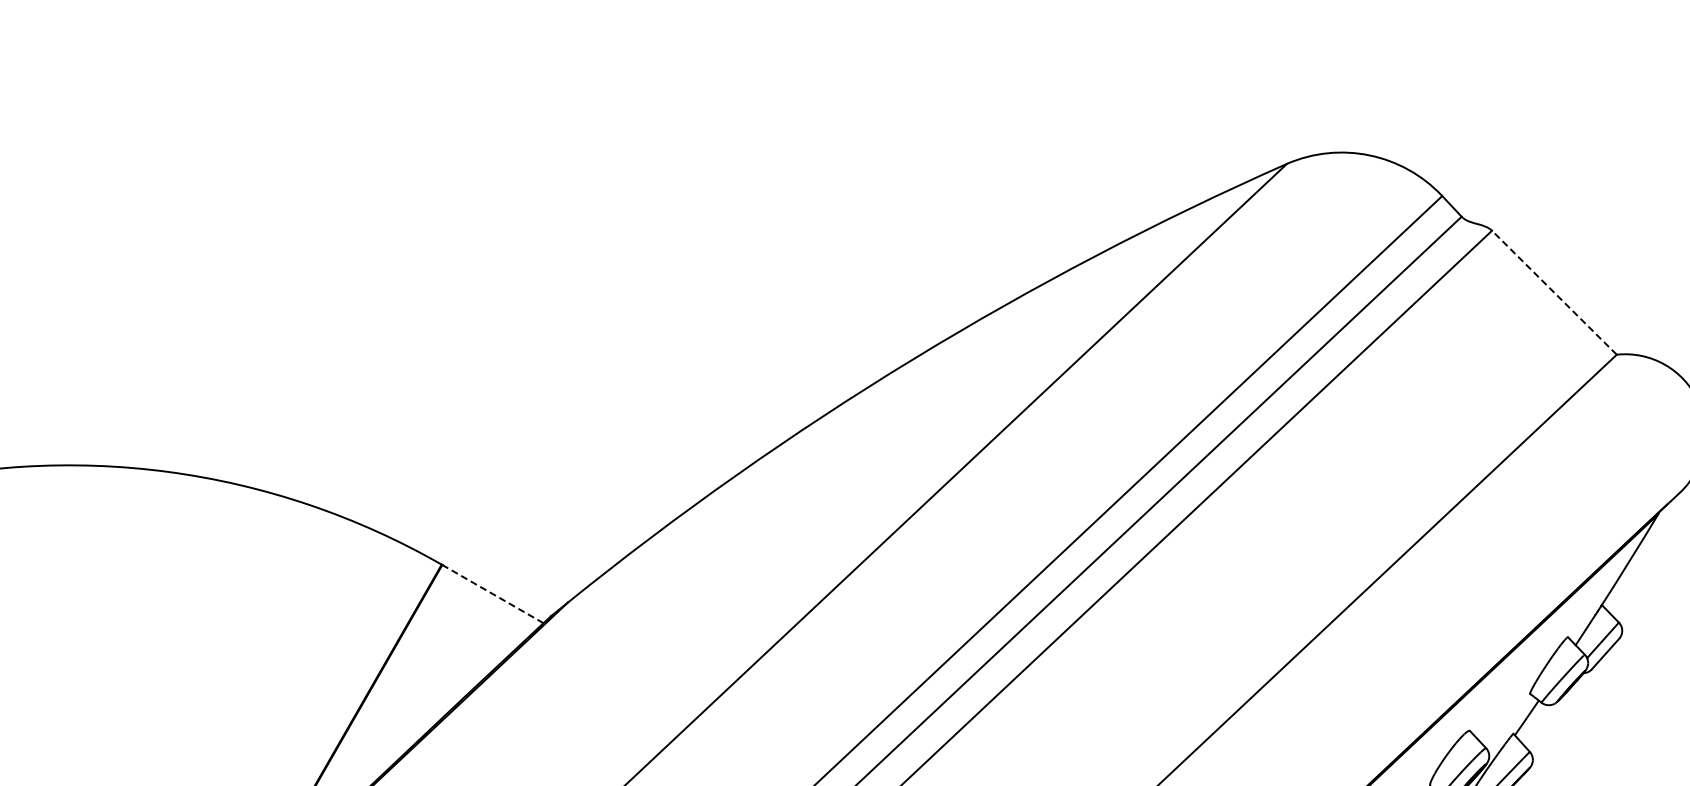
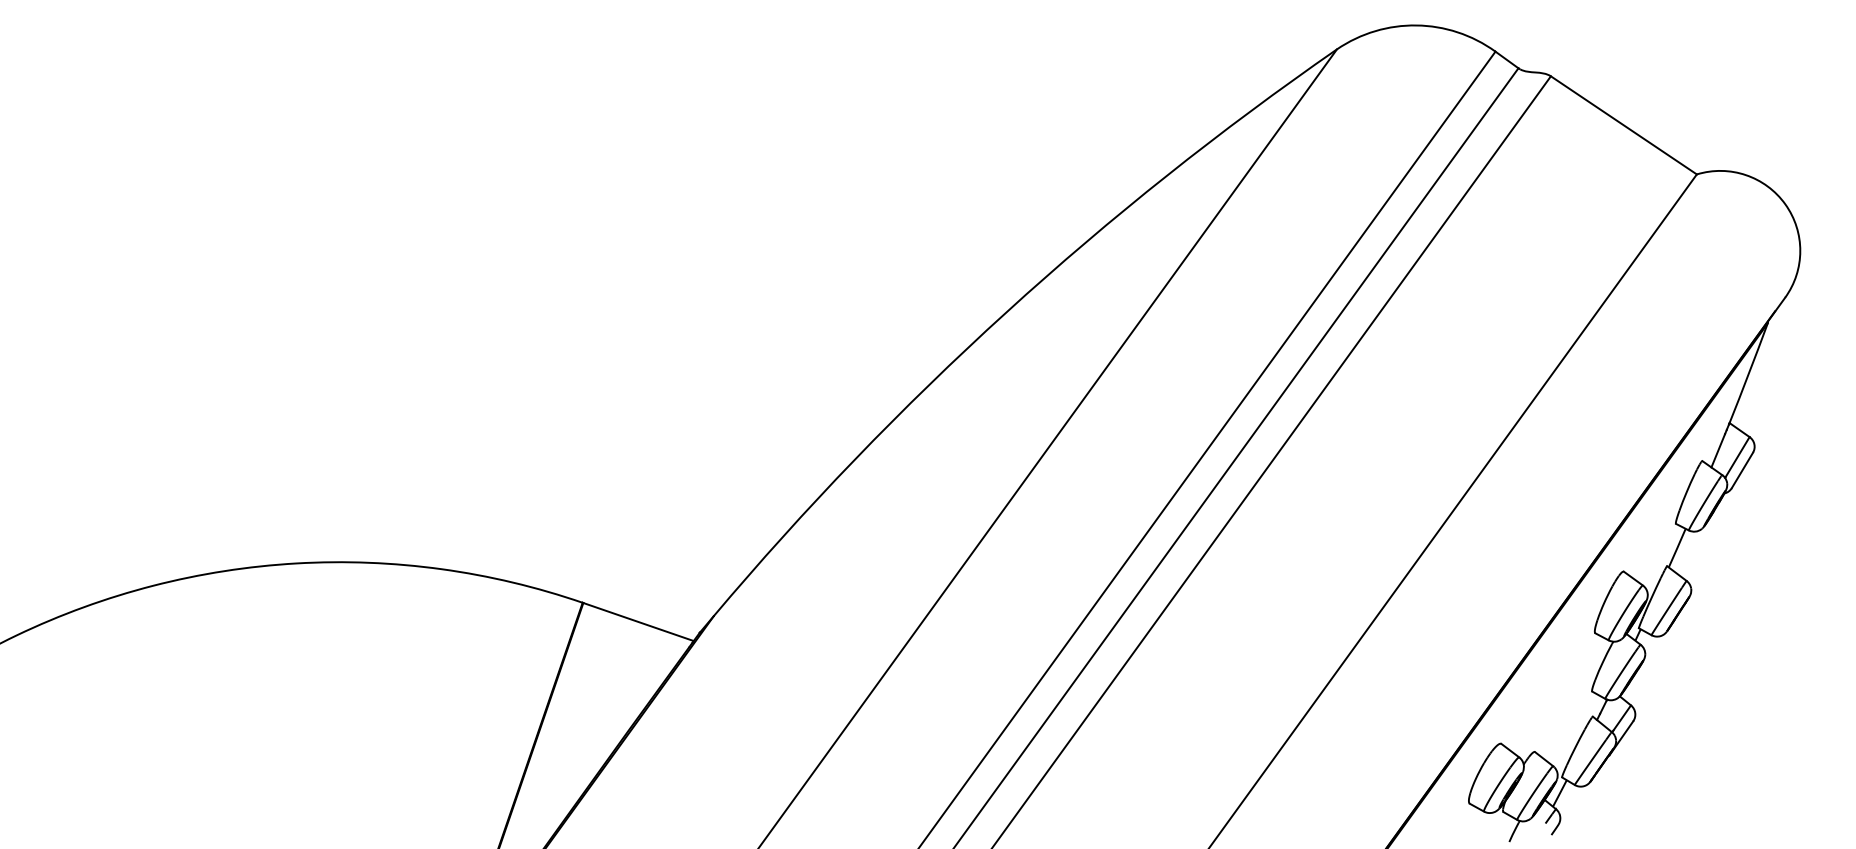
line: (1554, 292) -> (1623, 125), dashed -> solid
line: (492, 593) -> (638, 621), dashed -> solid

